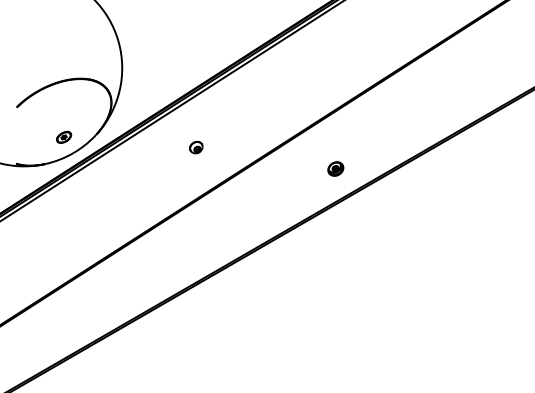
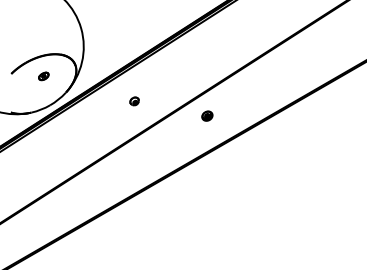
part: (63, 137) -> (43, 76), moved
part: (335, 168) -> (207, 115), moved

